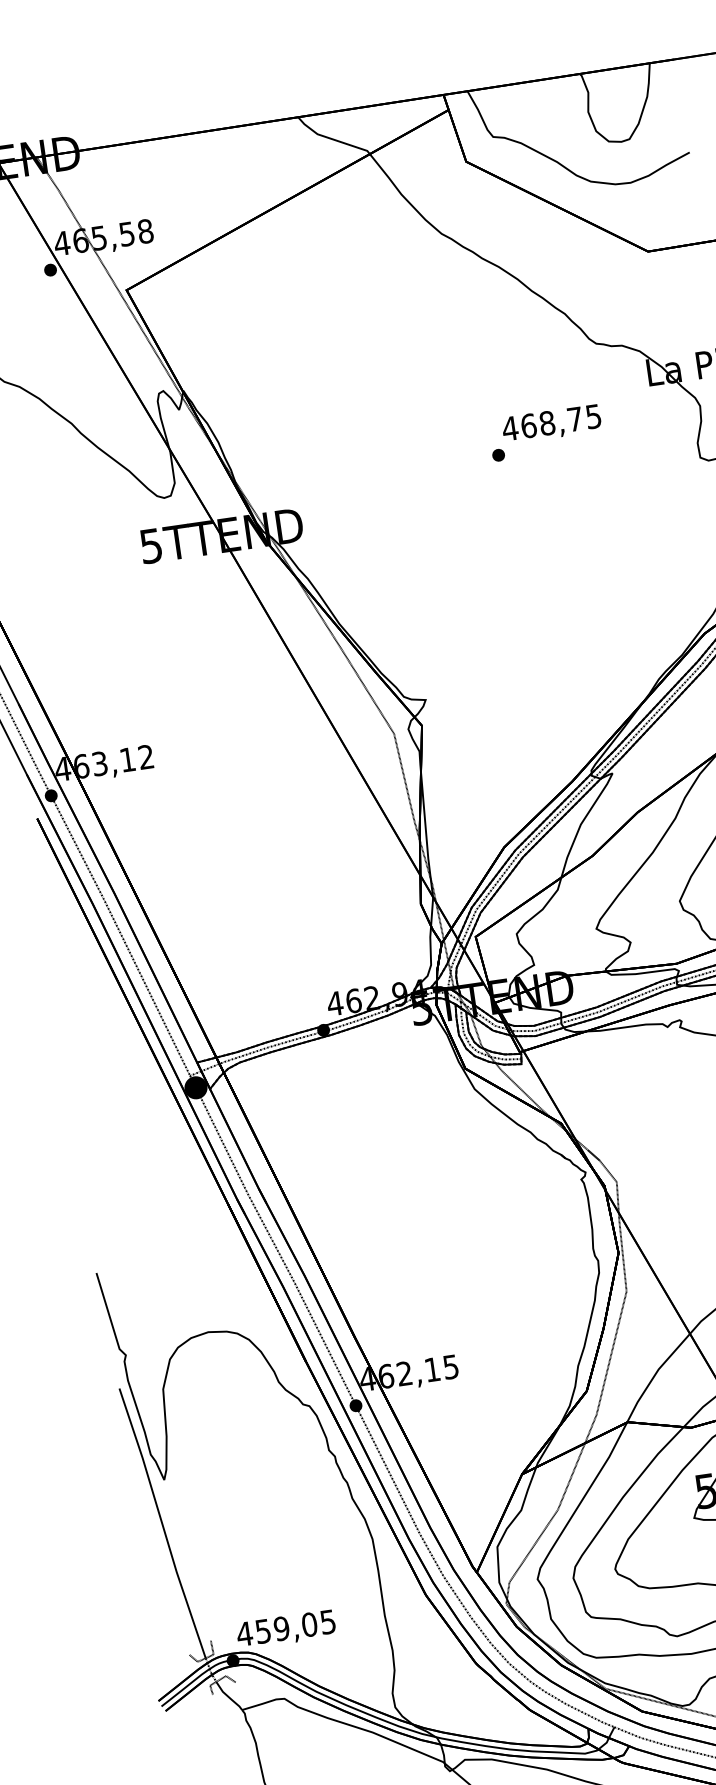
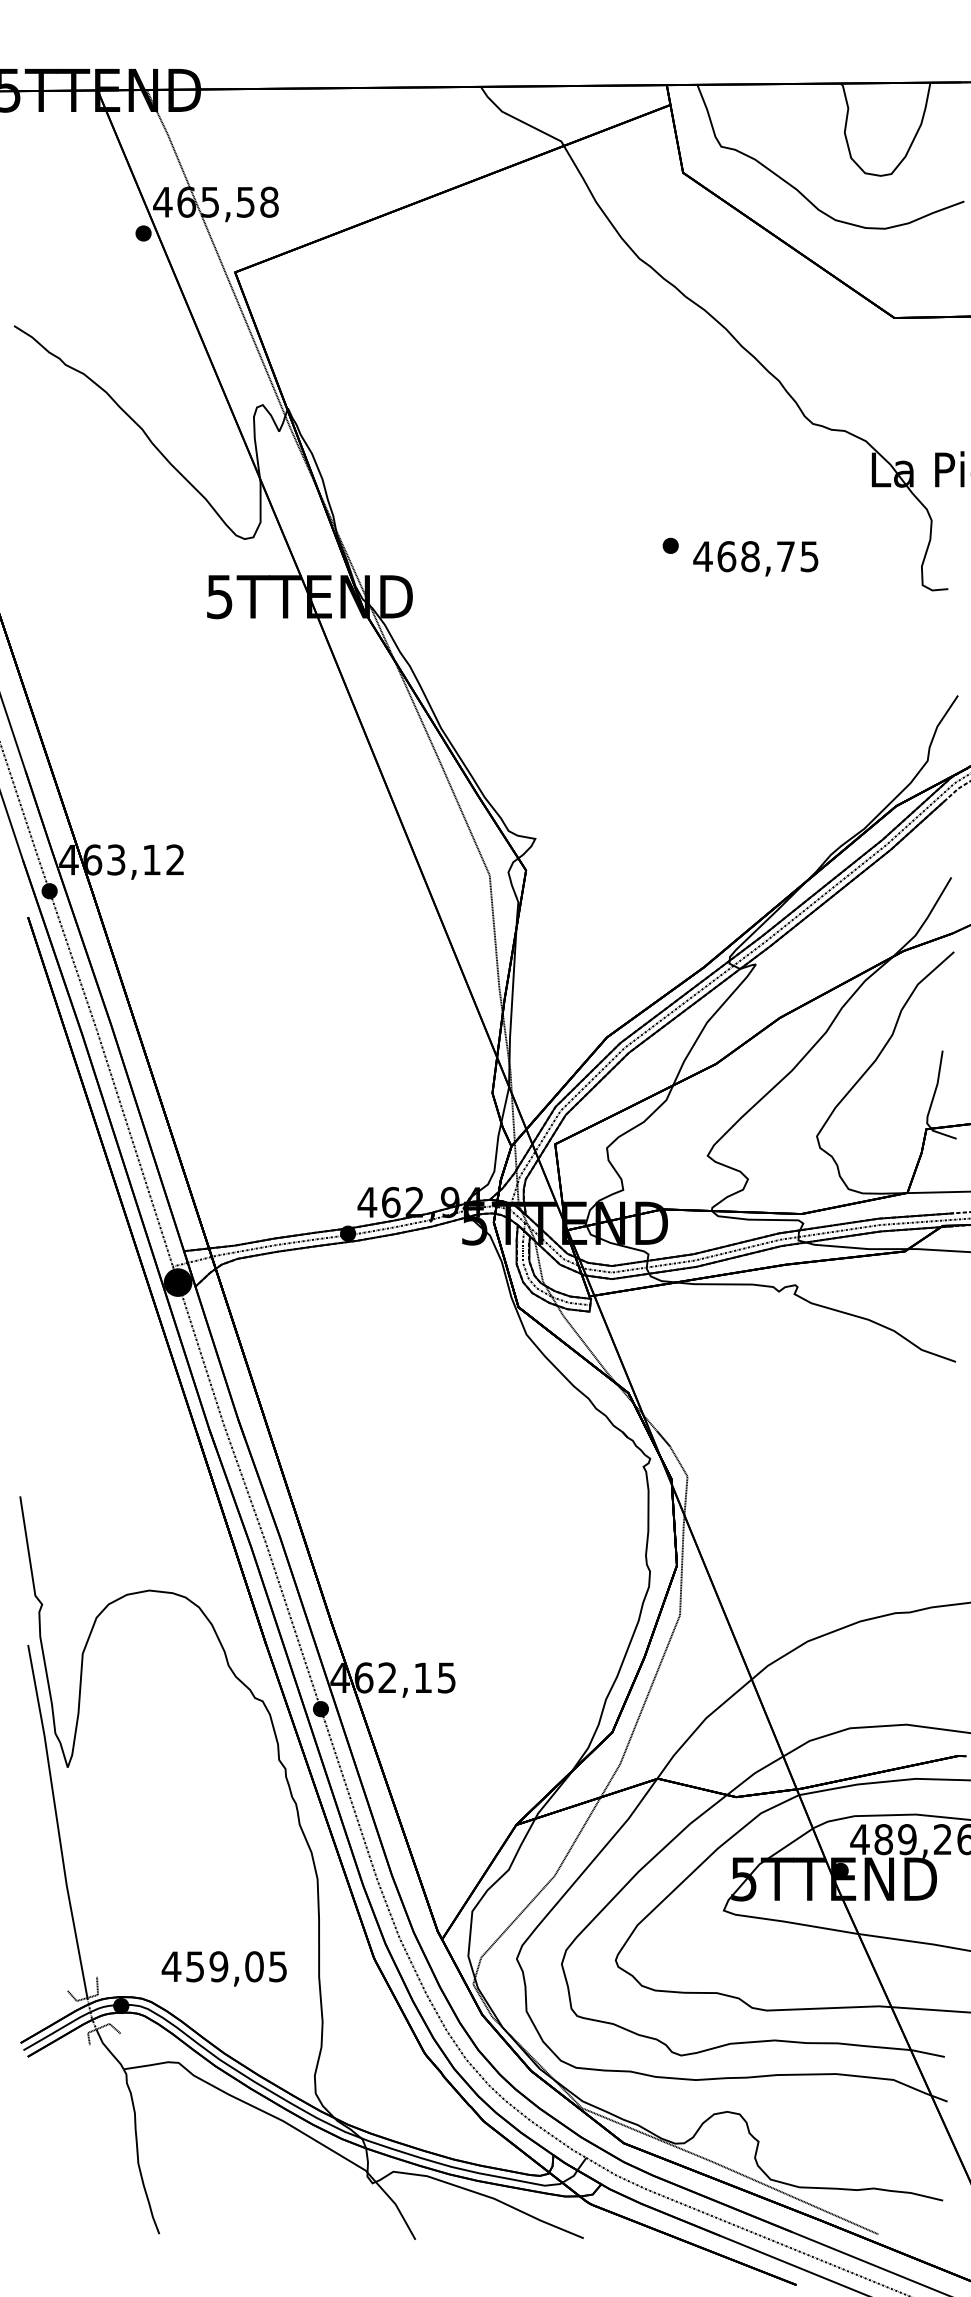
text: (551, 424) -> (755, 558), moved
text: (285, 1629) -> (223, 1968), moved

